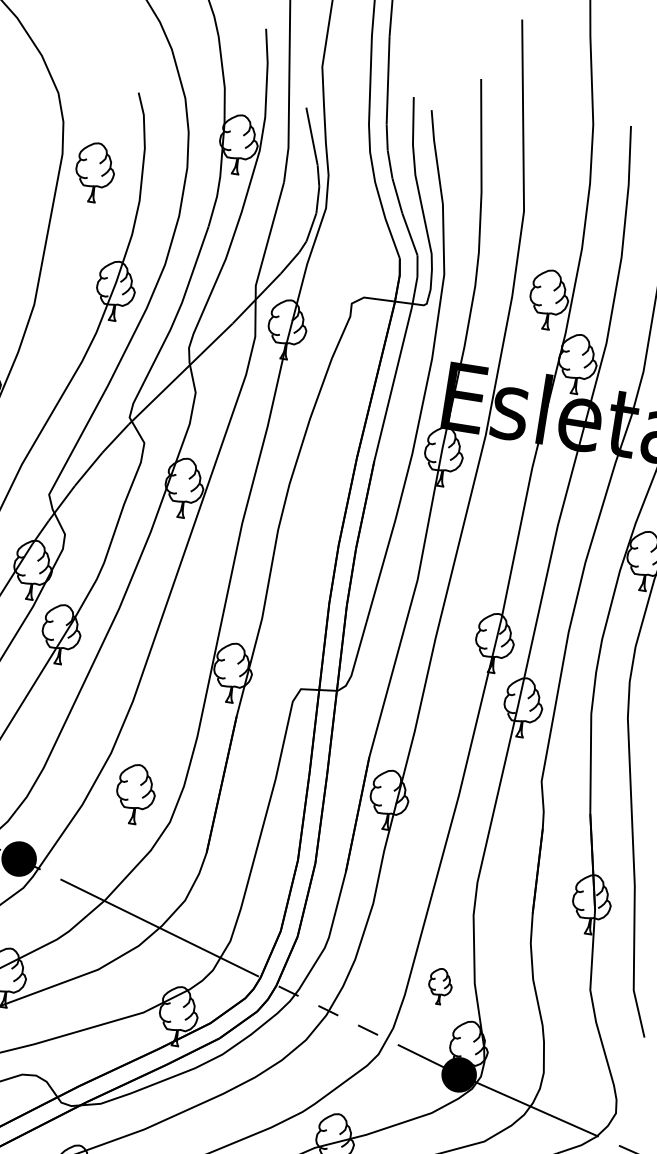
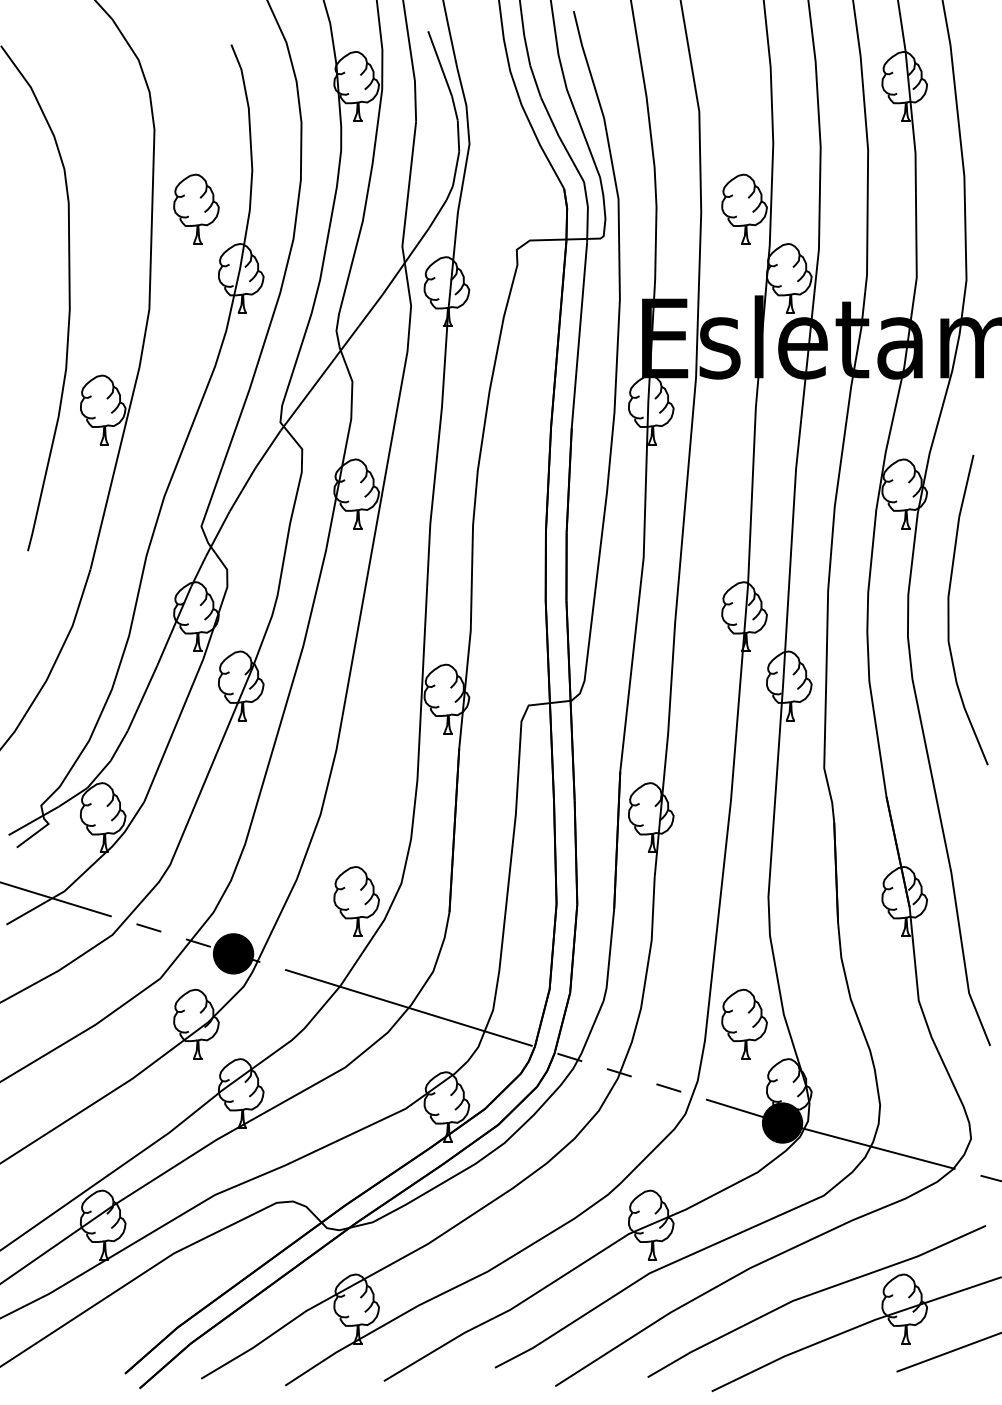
part: (95, 172) -> (196, 208), moved
part: (135, 794) -> (356, 901), moved
part: (440, 985) -> (744, 1023), size x1.67

